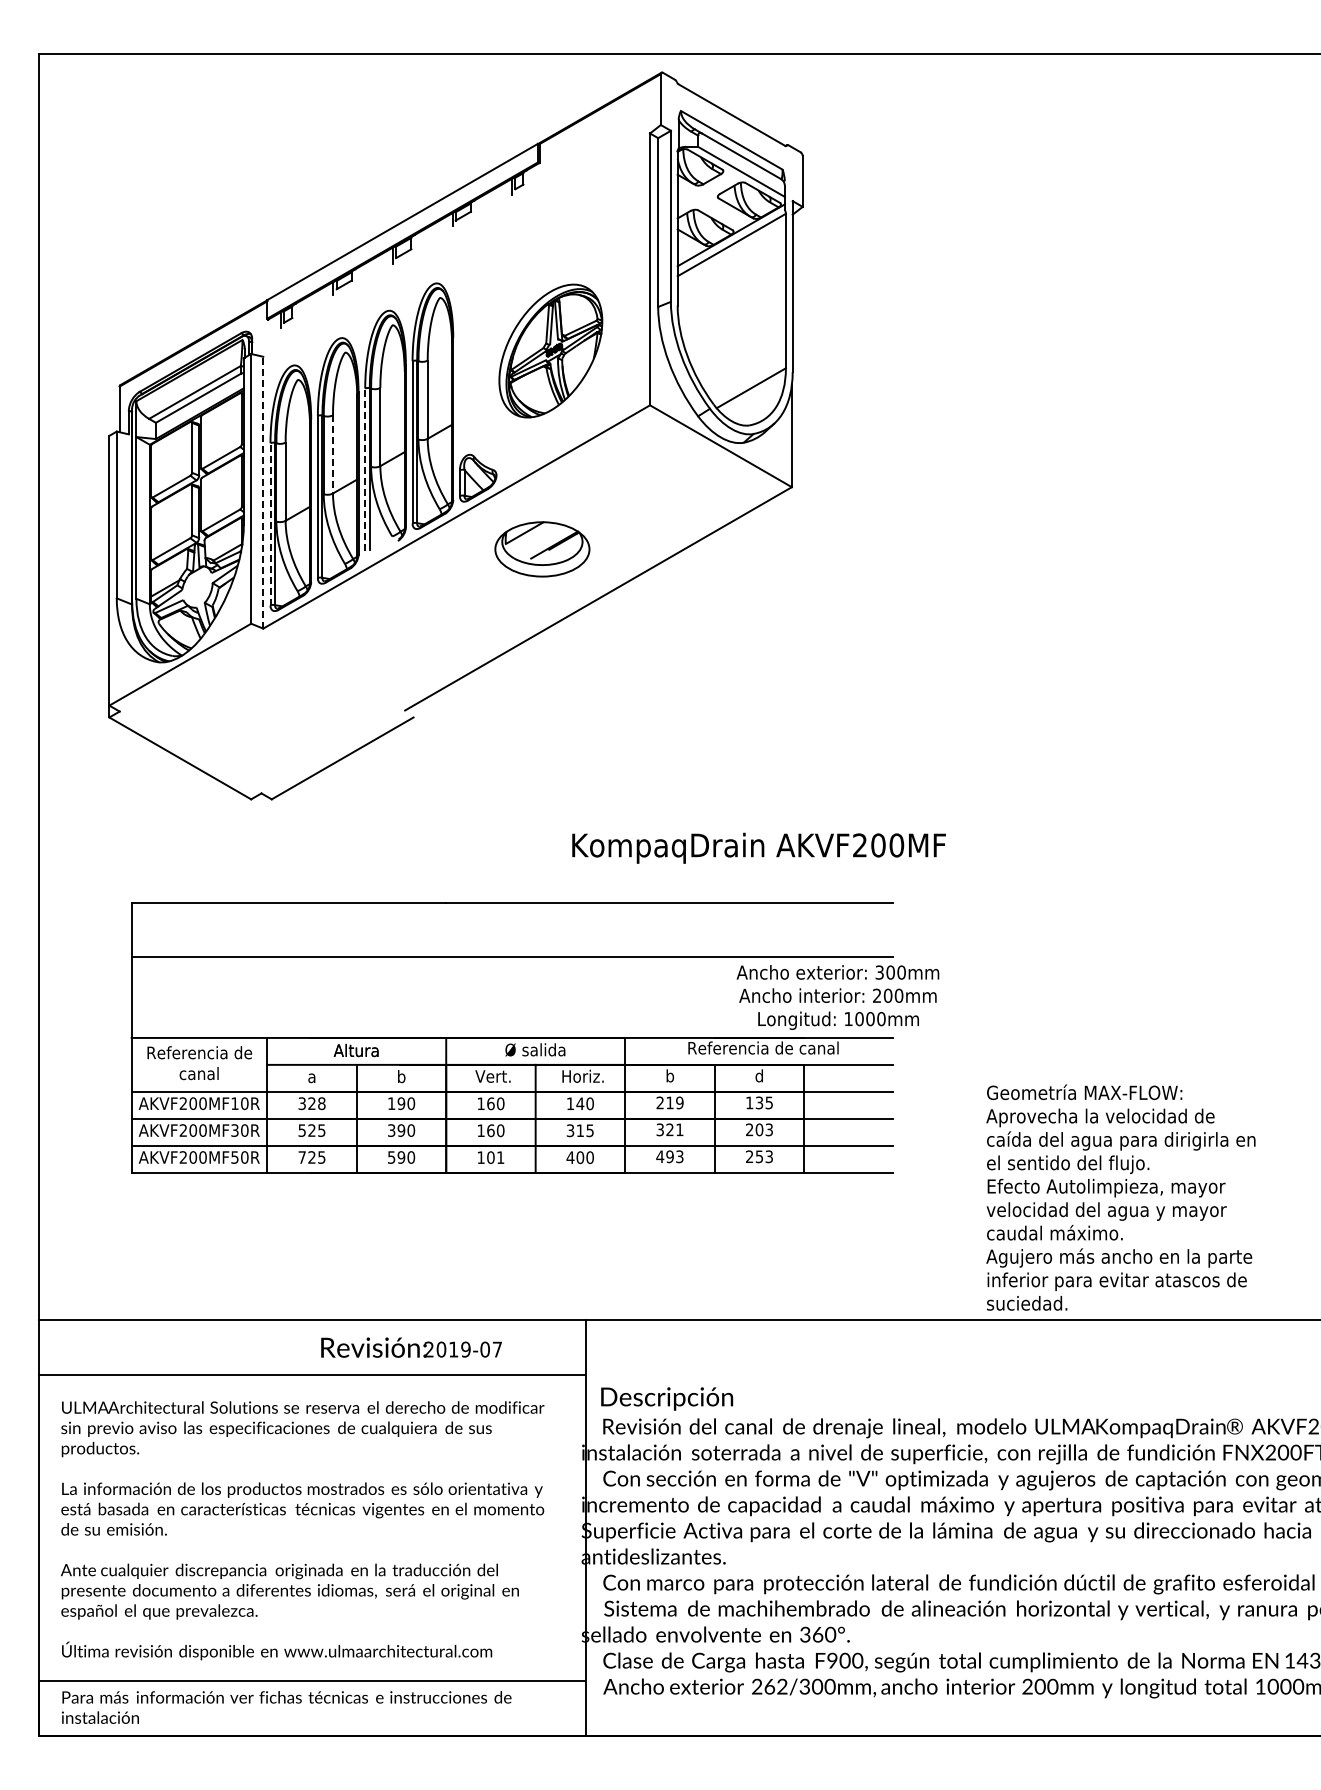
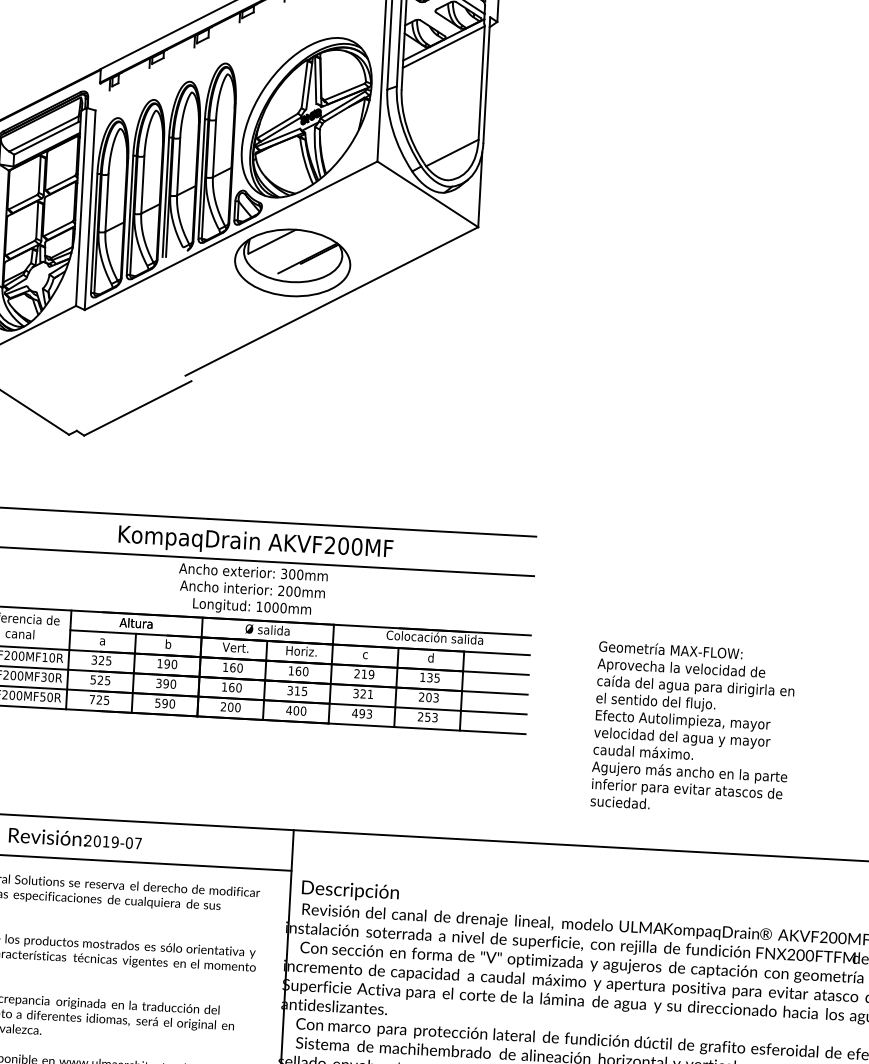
part: (550, 350) -> (306, 117), size x1.67
line: (333, 454) -> (143, 185), dashed -> solid
line: (365, 469) -> (166, 197), dashed -> solid
line: (263, 492) -> (90, 210), dashed -> solid
line: (270, 523) -> (94, 233), dashed -> solid
part: (542, 549) -> (292, 263), size x1.67
text: (758, 847) -> (255, 542), moved
text: (837, 997) -> (252, 590), moved
text: (763, 1047) -> (435, 637), Referencia de canal -> Colocación salida
text: (670, 1075) -> (365, 654), b -> c
text: (321, 1103) -> (108, 660), 328 -> 325
text: (580, 1103) -> (298, 671), 140 -> 160
text: (490, 1157) -> (230, 707), 101 -> 200
text: (1120, 1197) -> (692, 728), moved
text: (411, 1347) -> (75, 838), moved

